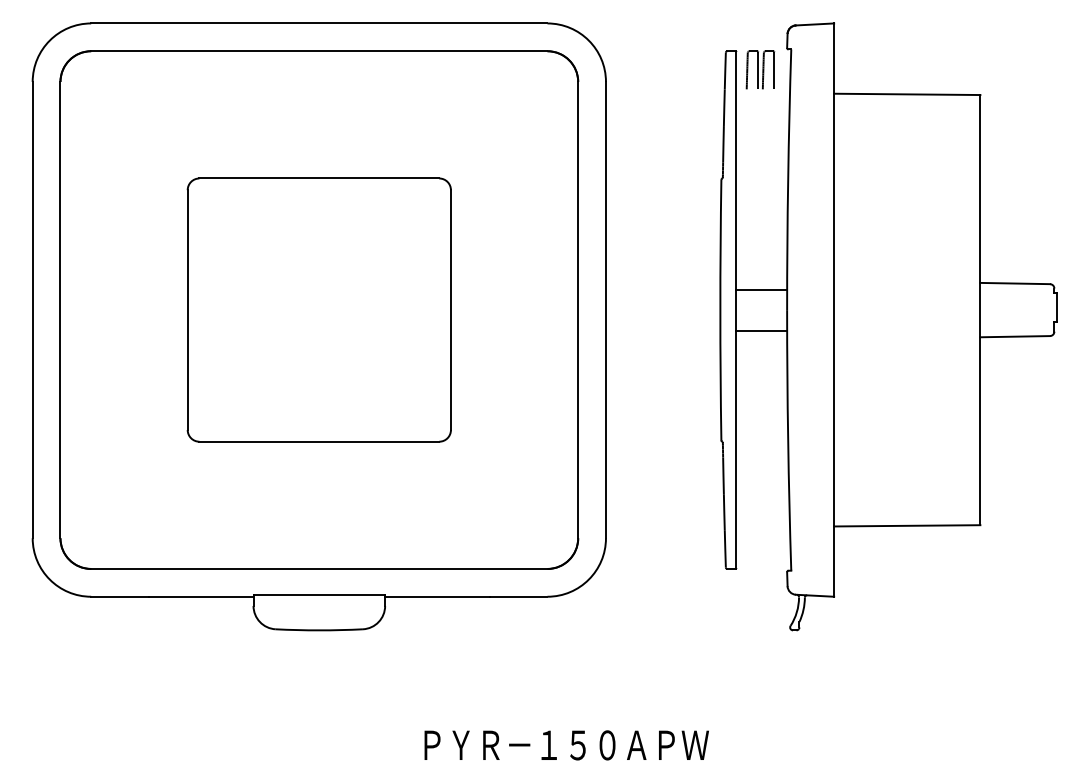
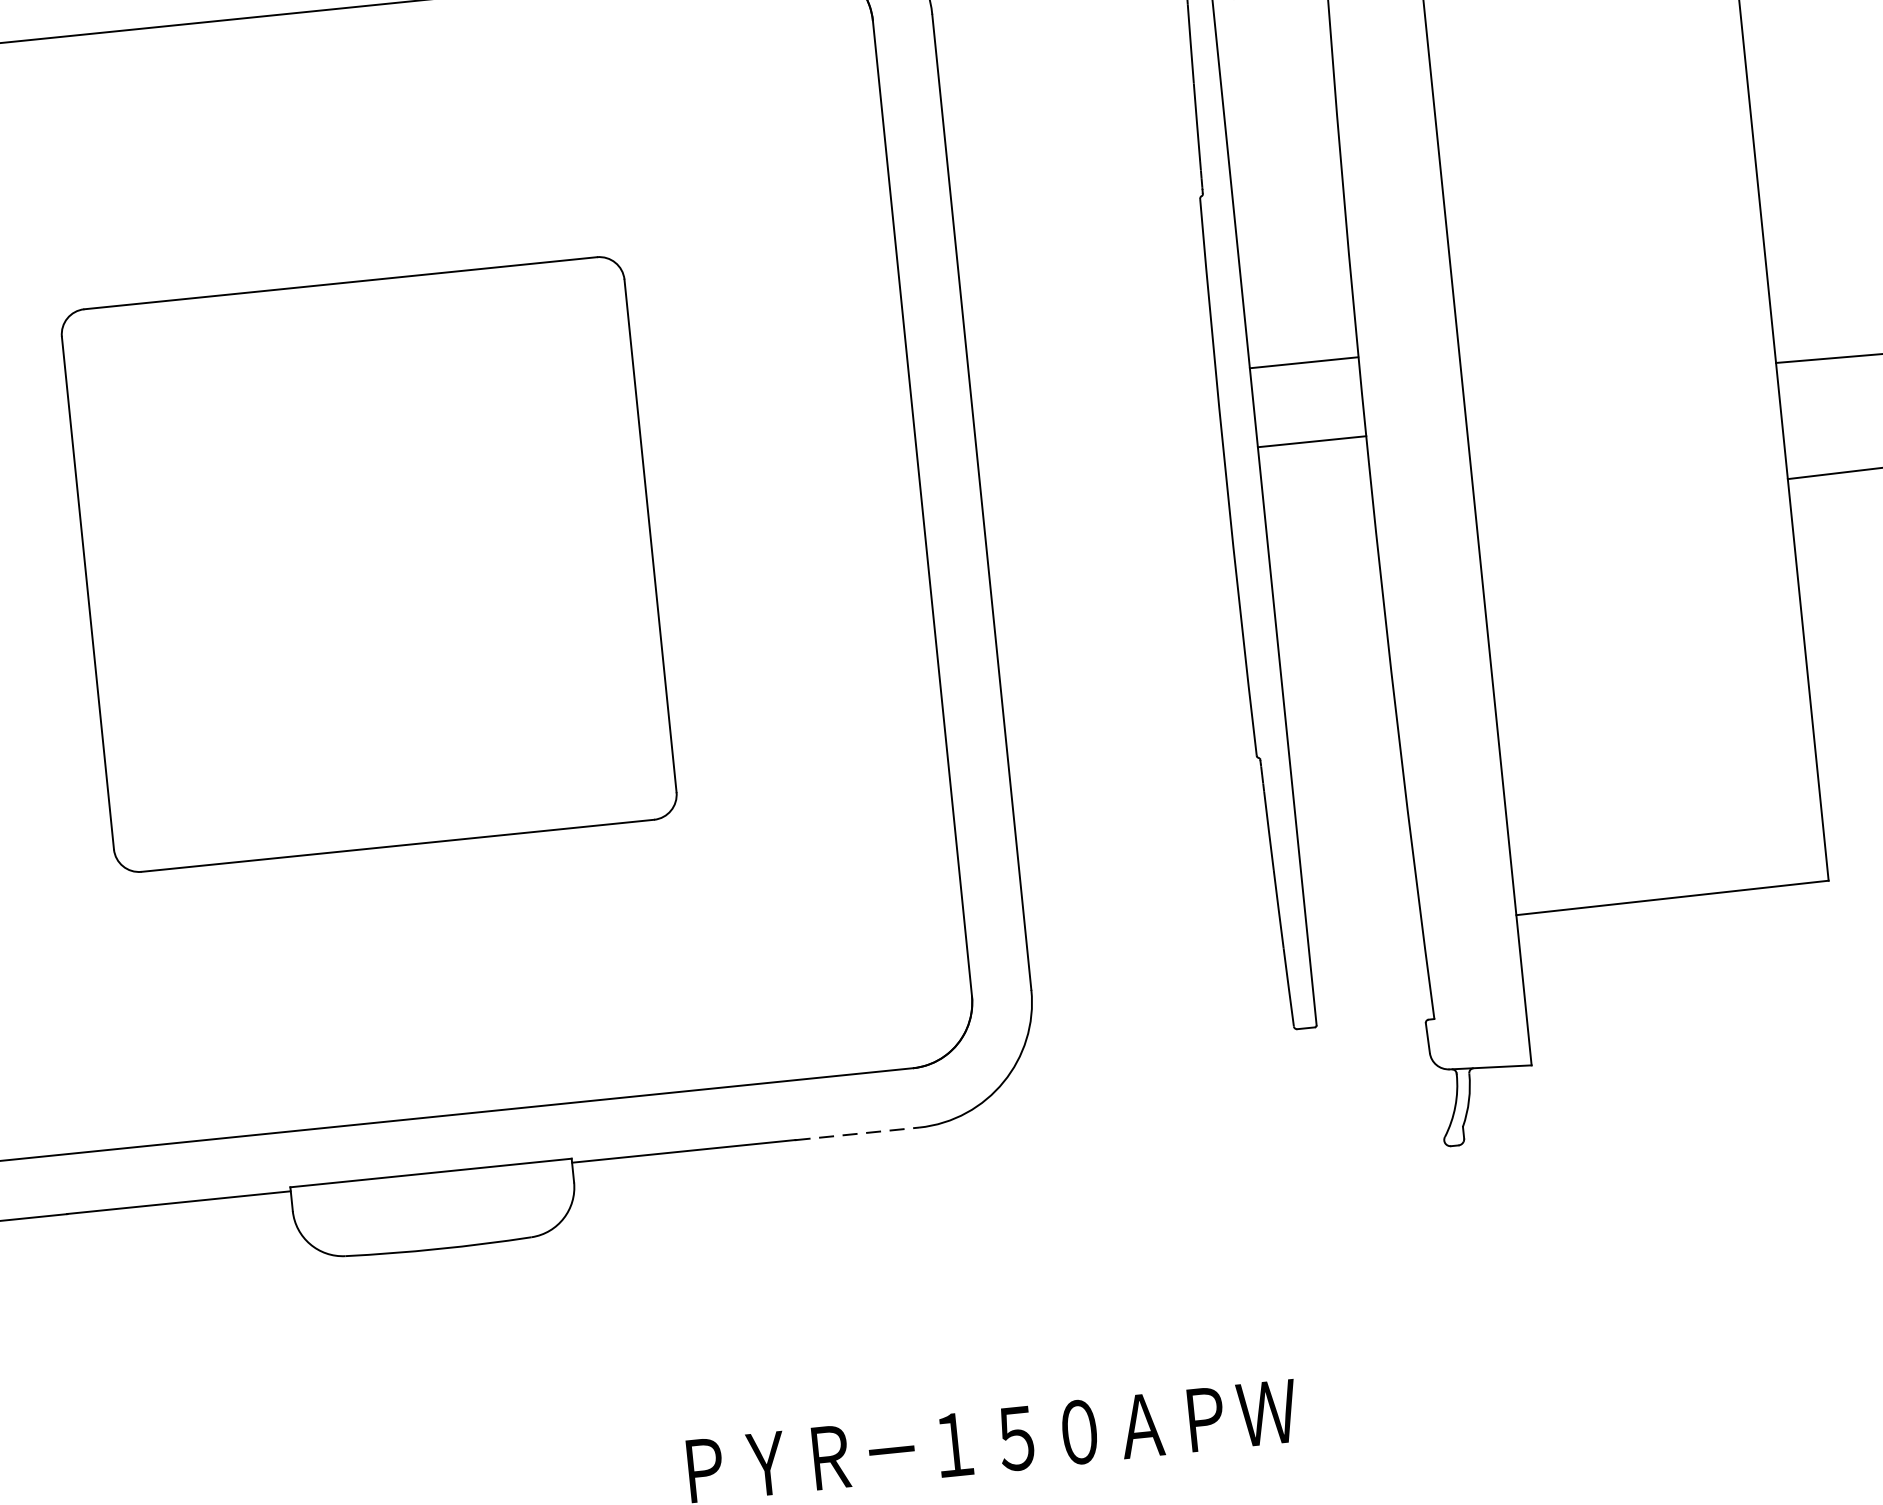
line: (761, 289) -> (1303, 362), moved
line: (761, 330) -> (1311, 441), moved
line: (518, 596) -> (857, 1133), solid -> dashed

